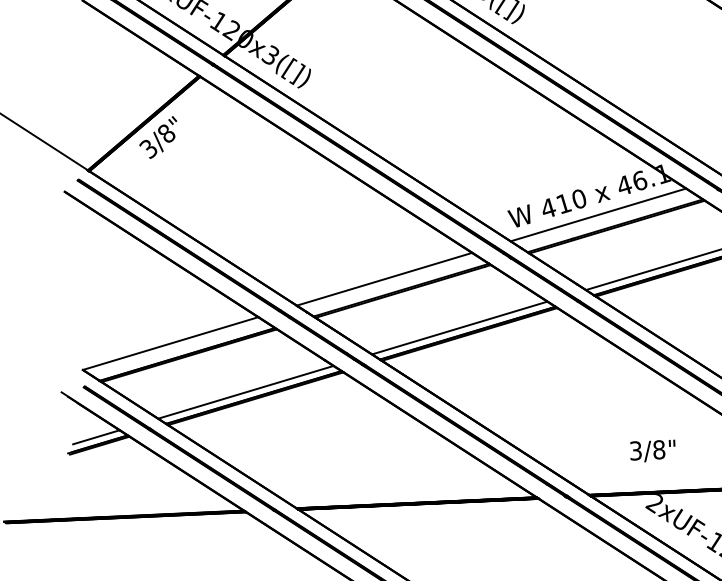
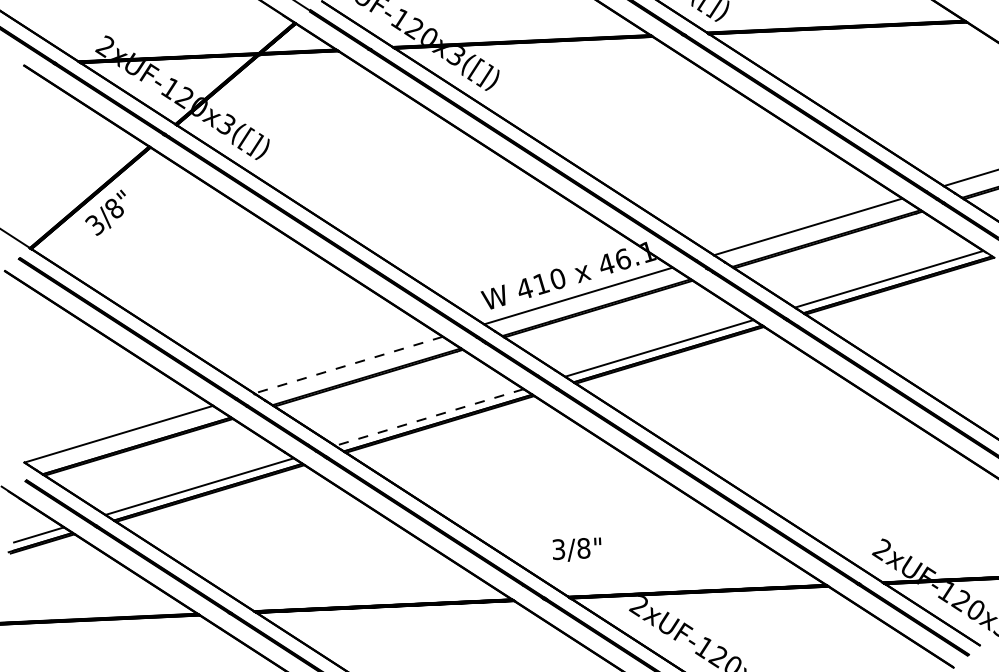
line: (384, 279) -> (348, 365), solid -> dashed
line: (454, 329) -> (423, 419), solid -> dashed
text: (652, 450) -> (576, 549), moved

